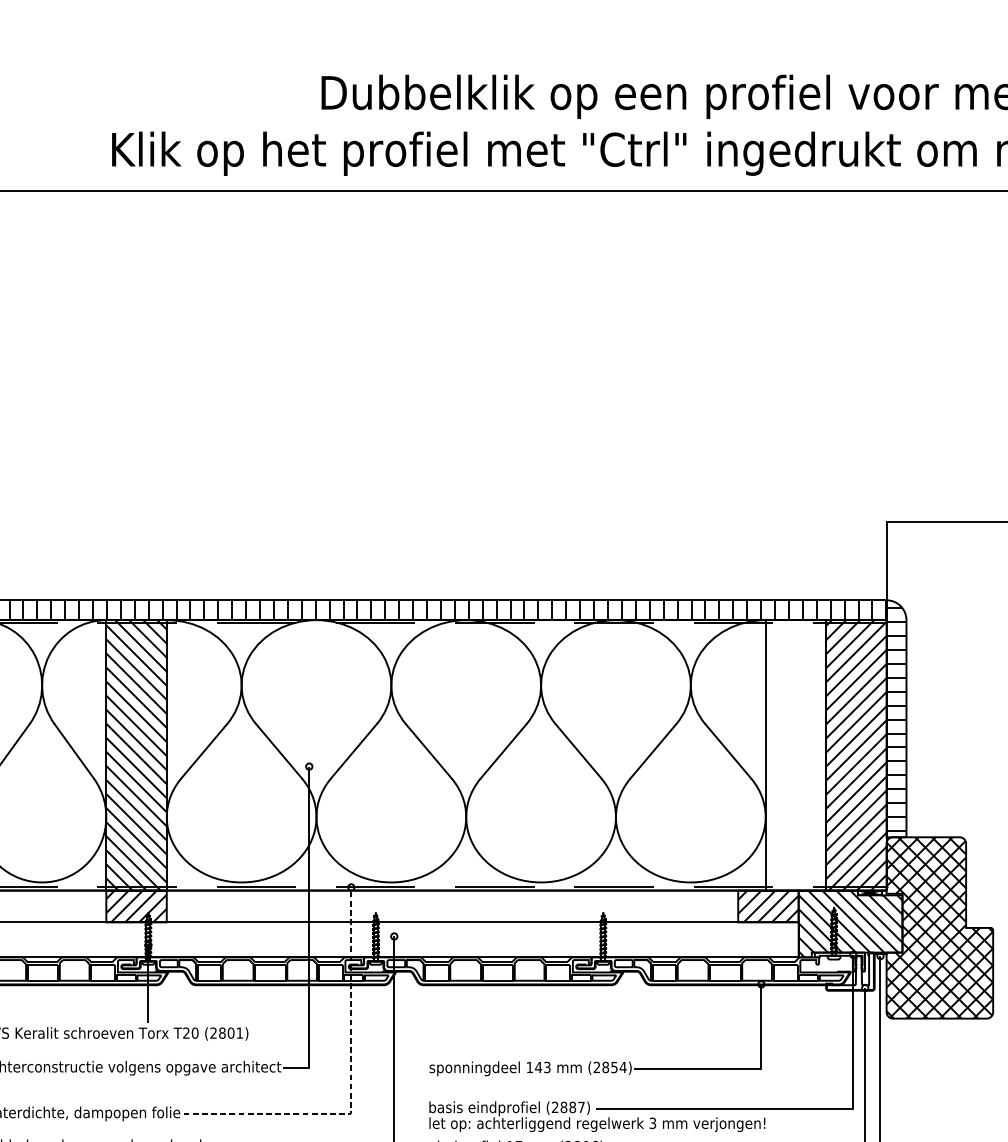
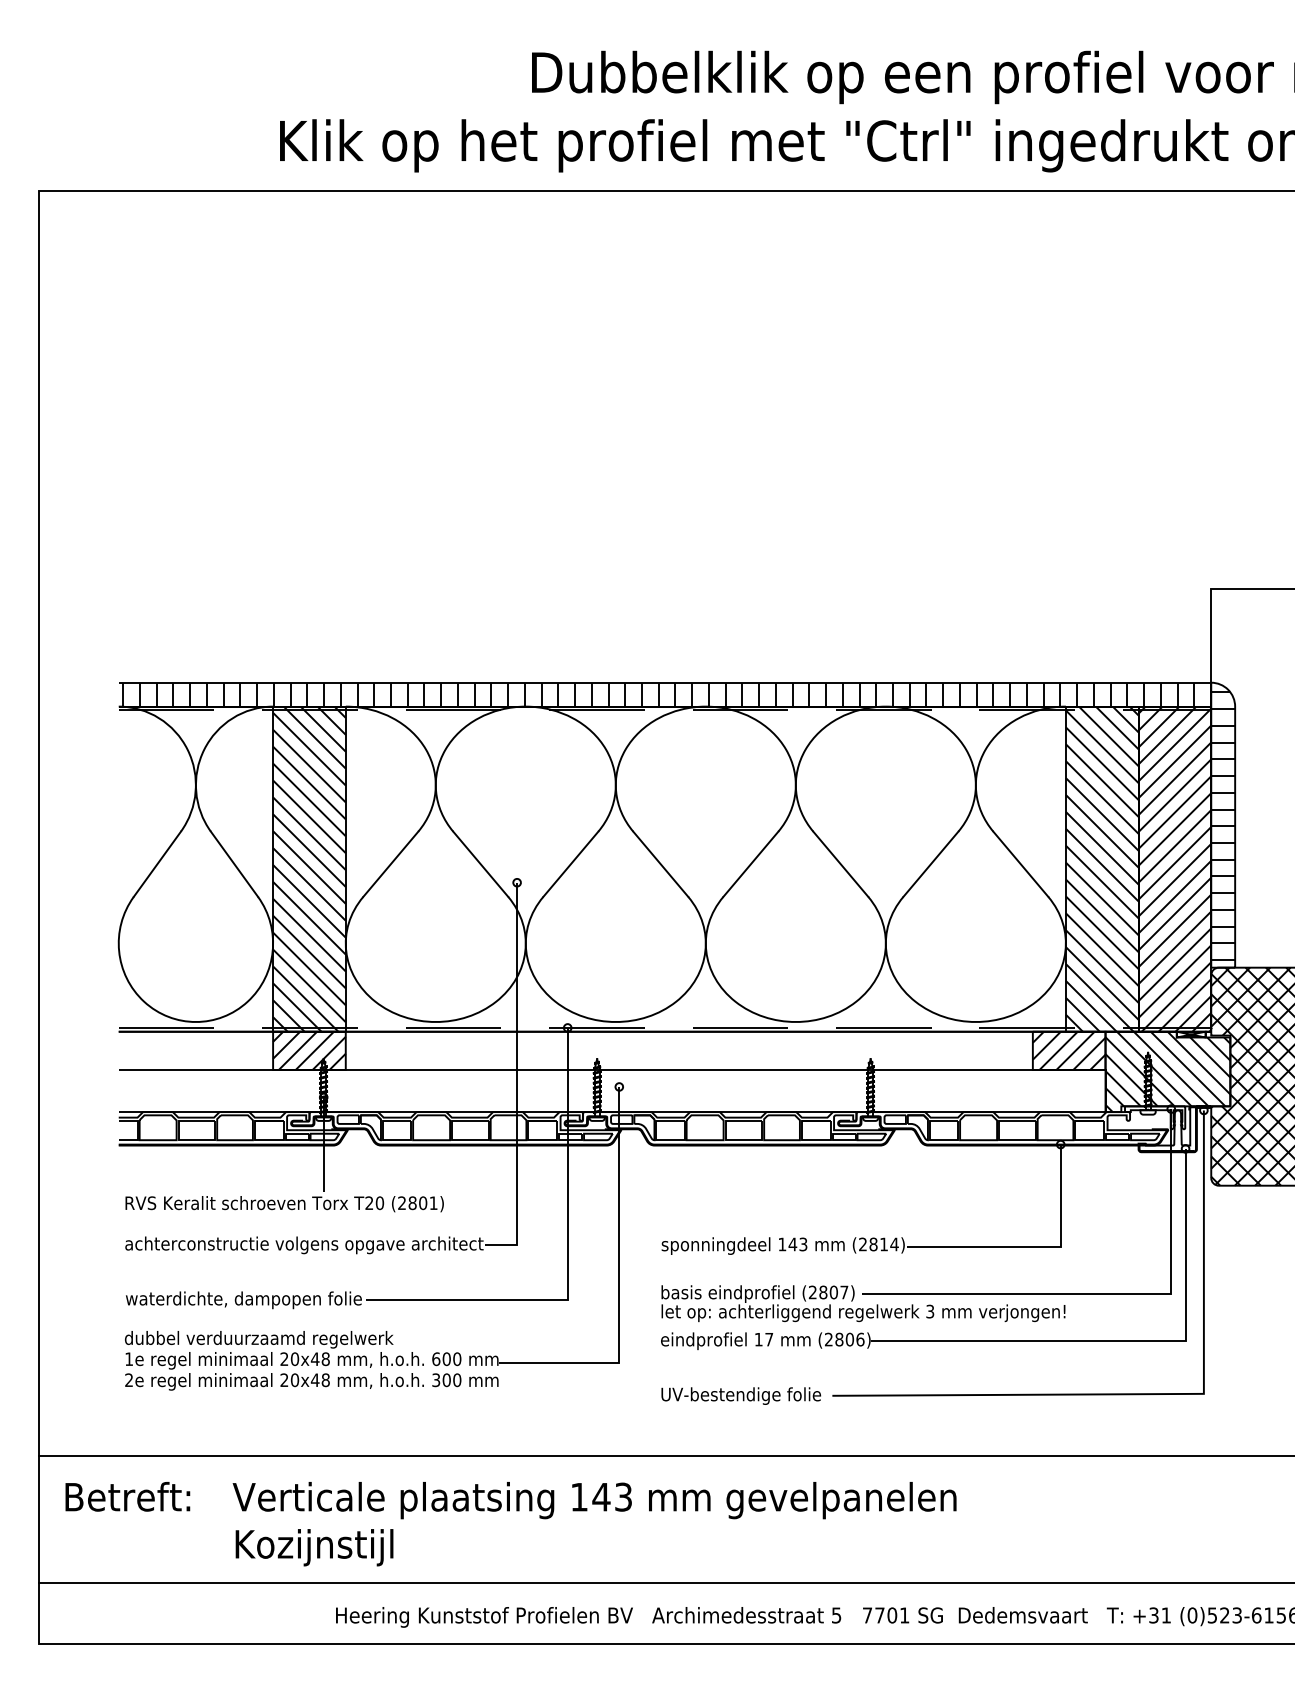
hatch: (795, 754) -> (1101, 868), added
text: (614, 1067) -> (883, 1244), (2854) -> (2814)
line: (351, 1084) -> (567, 1265), dashed -> solid
text: (572, 1107) -> (833, 1292), (2887) -> (2807)

